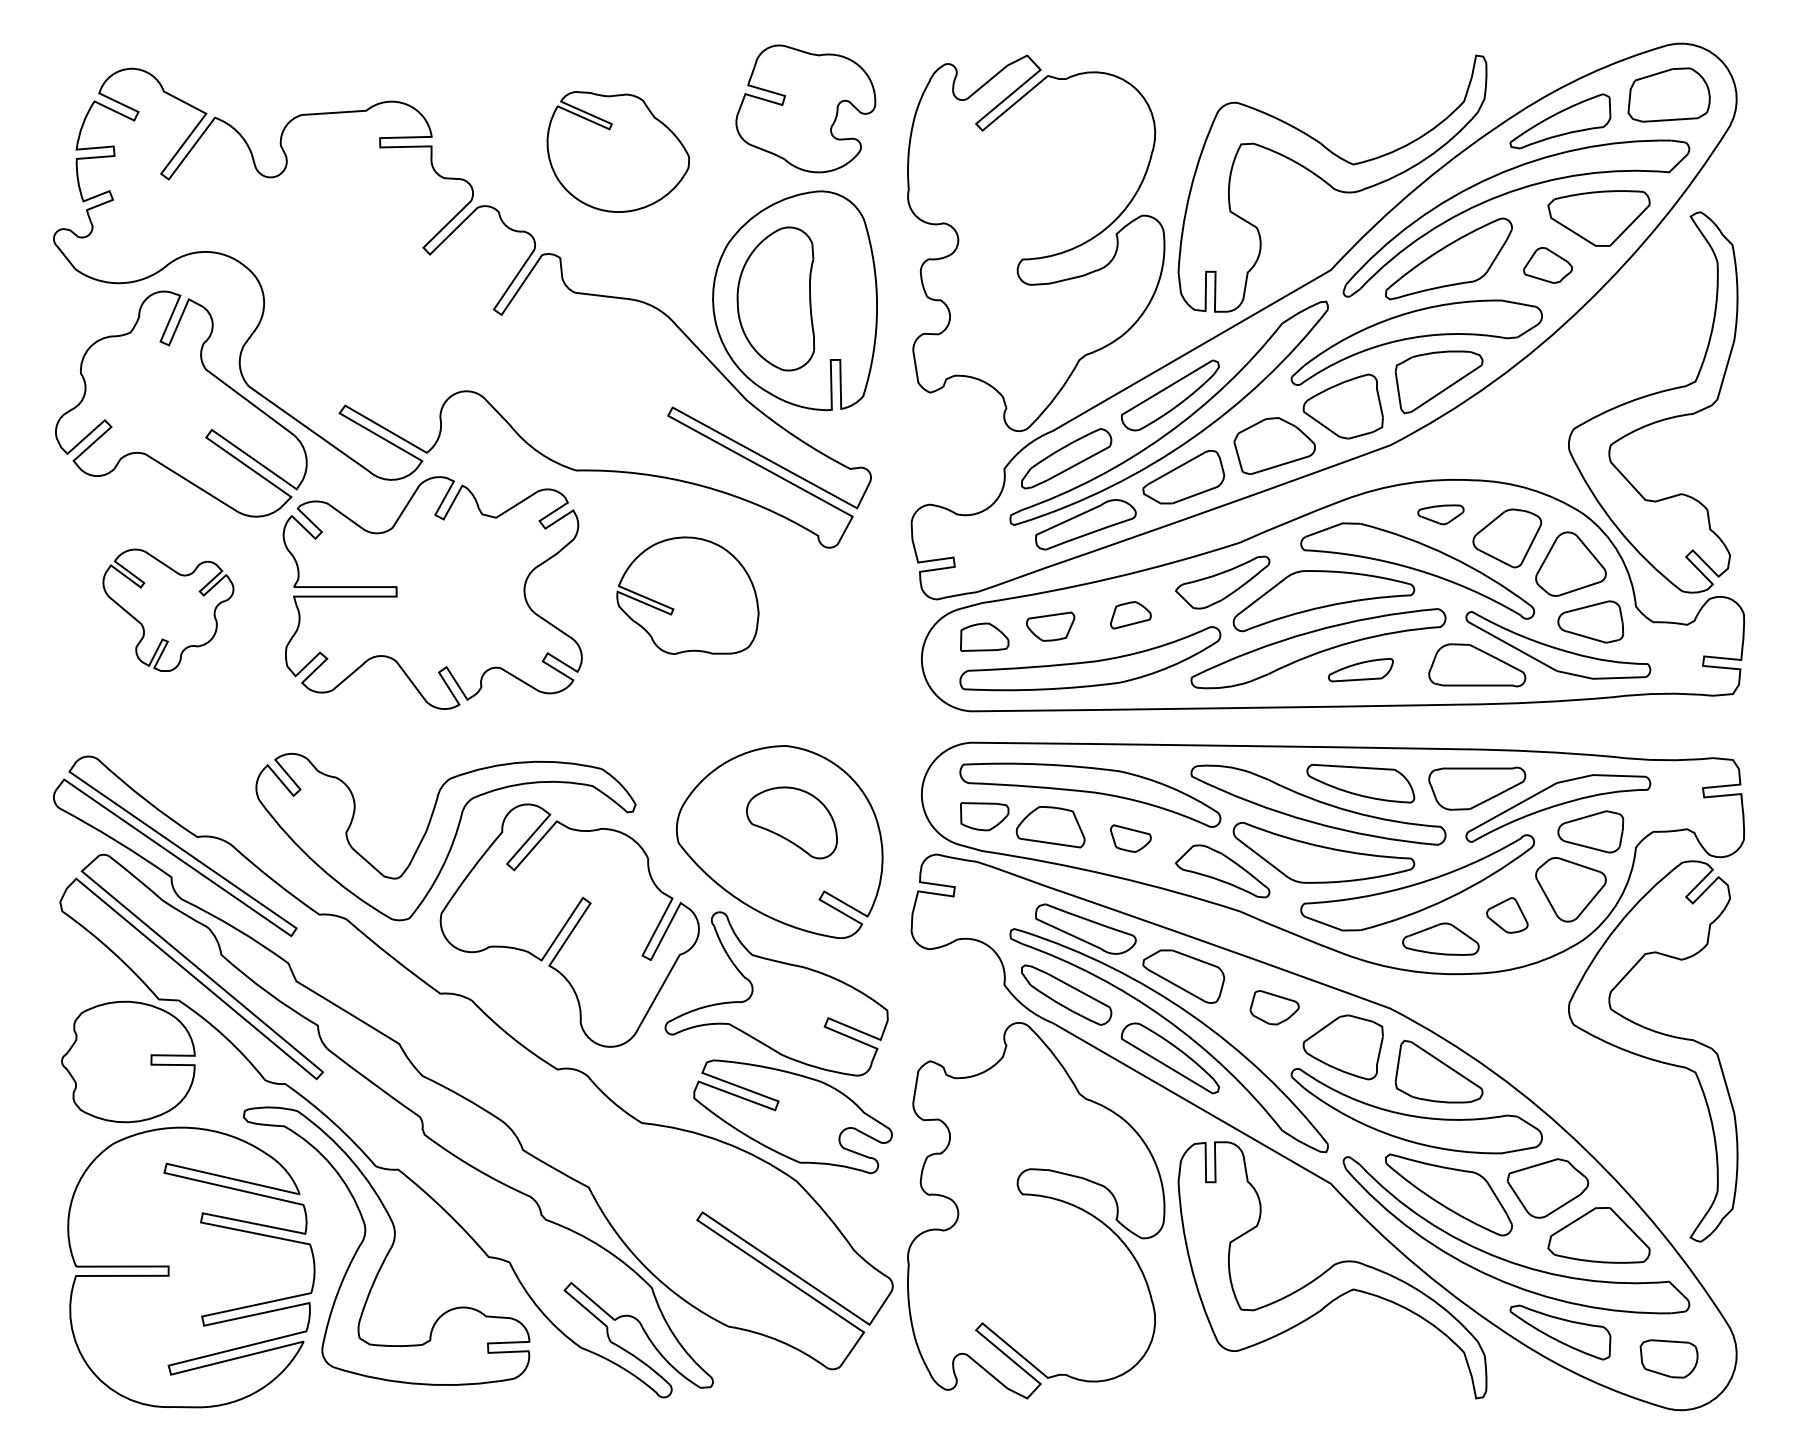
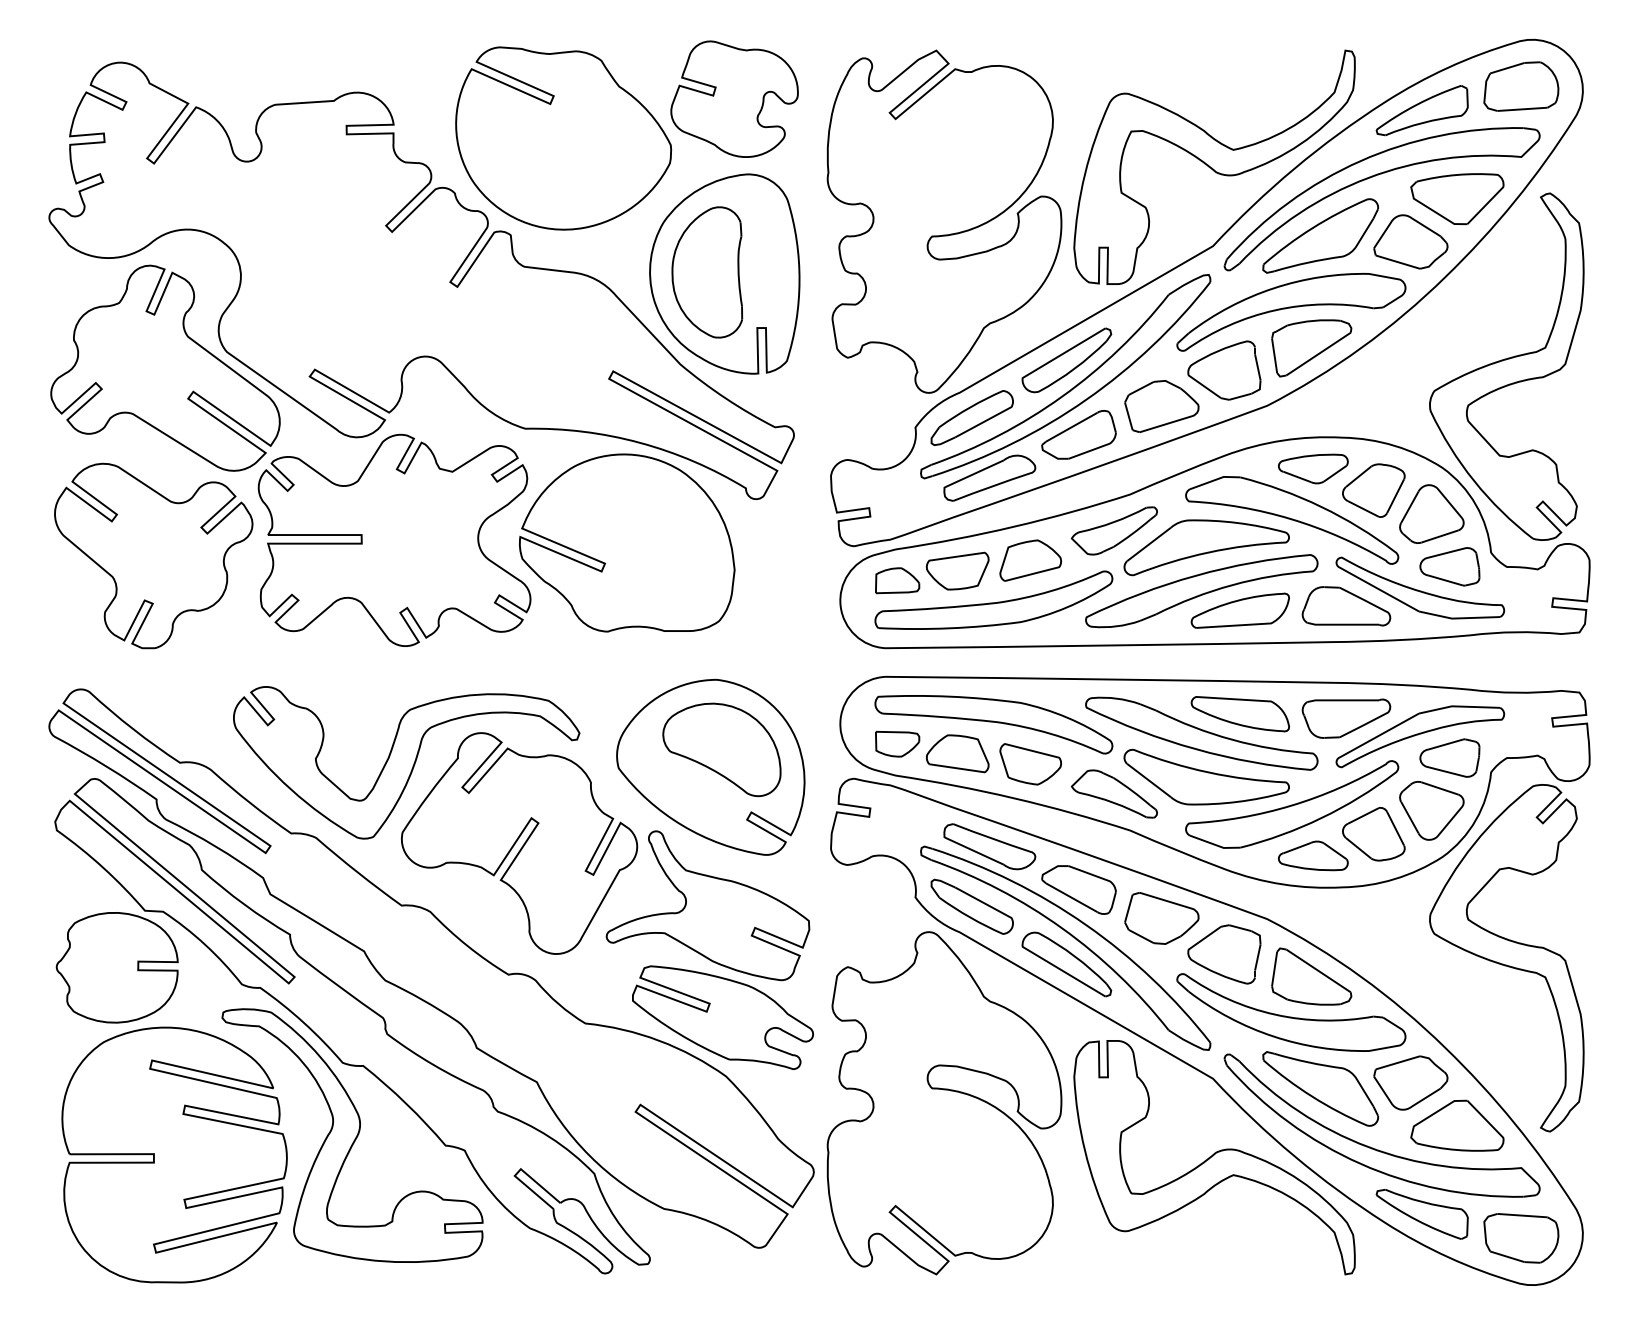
part: (618, 151) -> (563, 138), size x1.67
part: (1547, 265) -> (1410, 241), size x1.67
part: (1440, 514) -> (1312, 468), size x1.67
part: (687, 595) -> (626, 542), size x1.67
part: (168, 610) -> (153, 556), size x1.67
part: (1130, 615) -> (1030, 560), size x1.67
part: (1050, 626) -> (957, 570), size x1.43
part: (1360, 669) -> (1240, 610), size x1.67
part: (791, 822) -> (721, 749), size x1.43
part: (1130, 838) -> (1030, 764), size x1.67
part: (1507, 915) -> (1374, 834), size x1.67
part: (1274, 1007) -> (1161, 918), size x1.67
part: (1668, 1358) -> (1520, 1237), size x1.43

